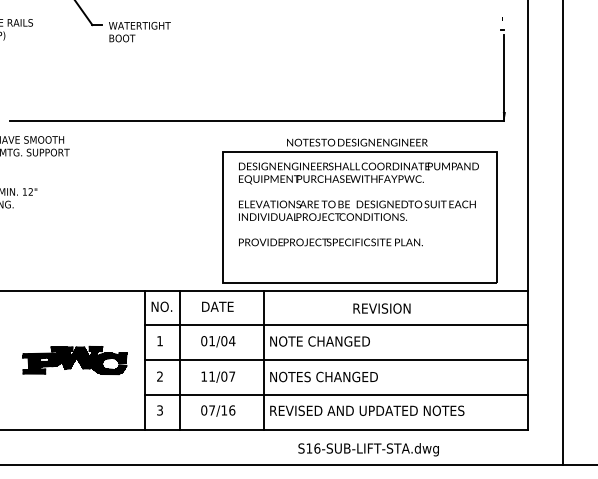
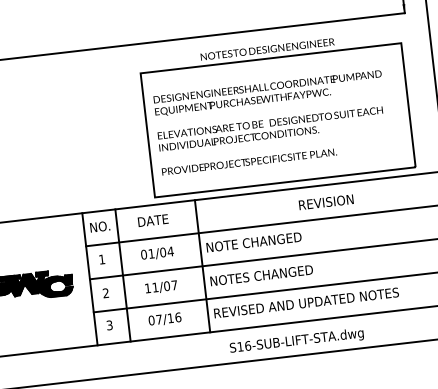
text: (358, 204) -> (271, 122), moved
text: (381, 308) -> (325, 202), moved
text: (368, 449) -> (296, 341), moved

